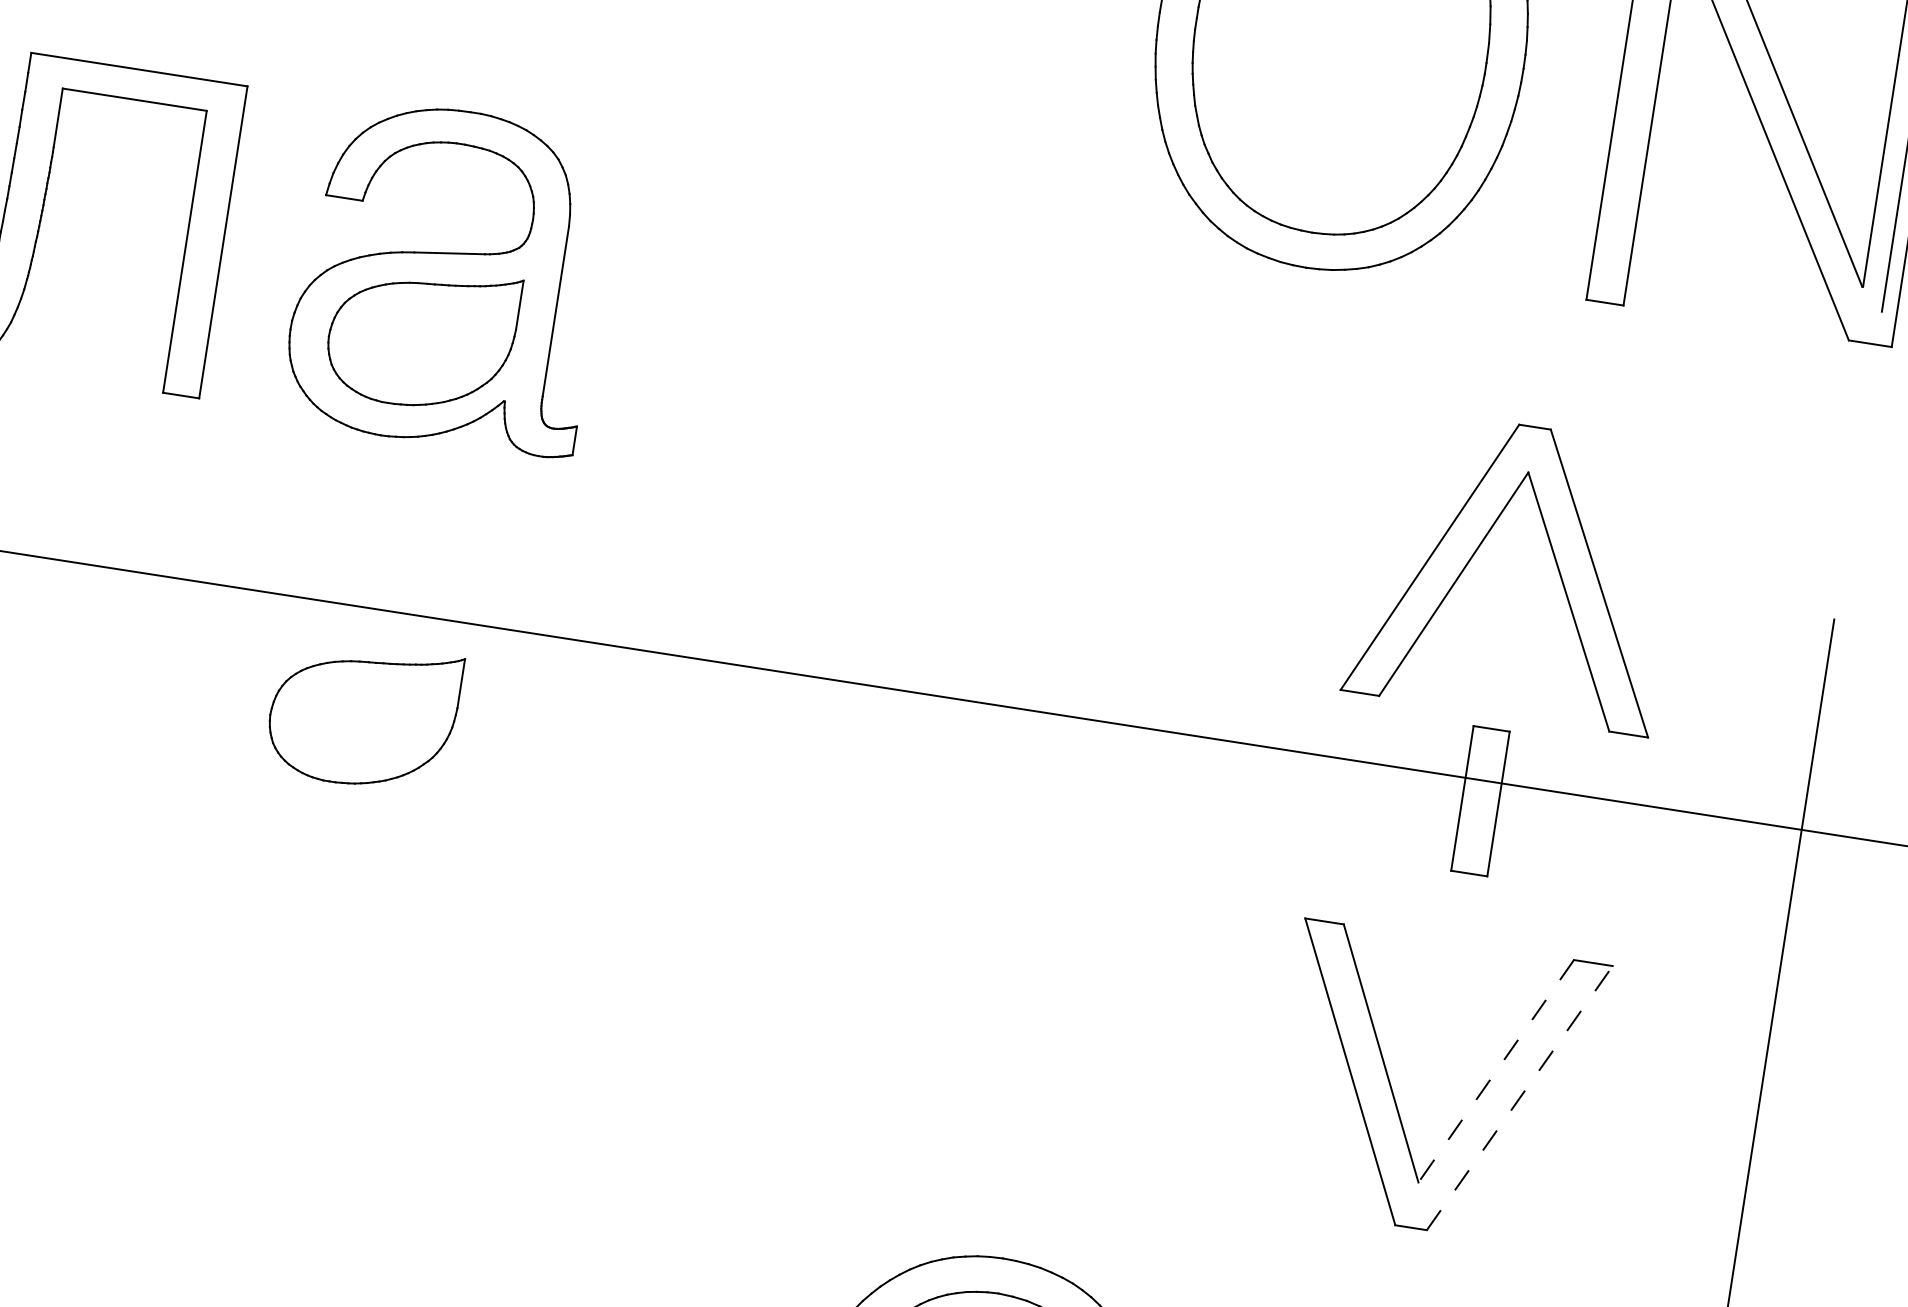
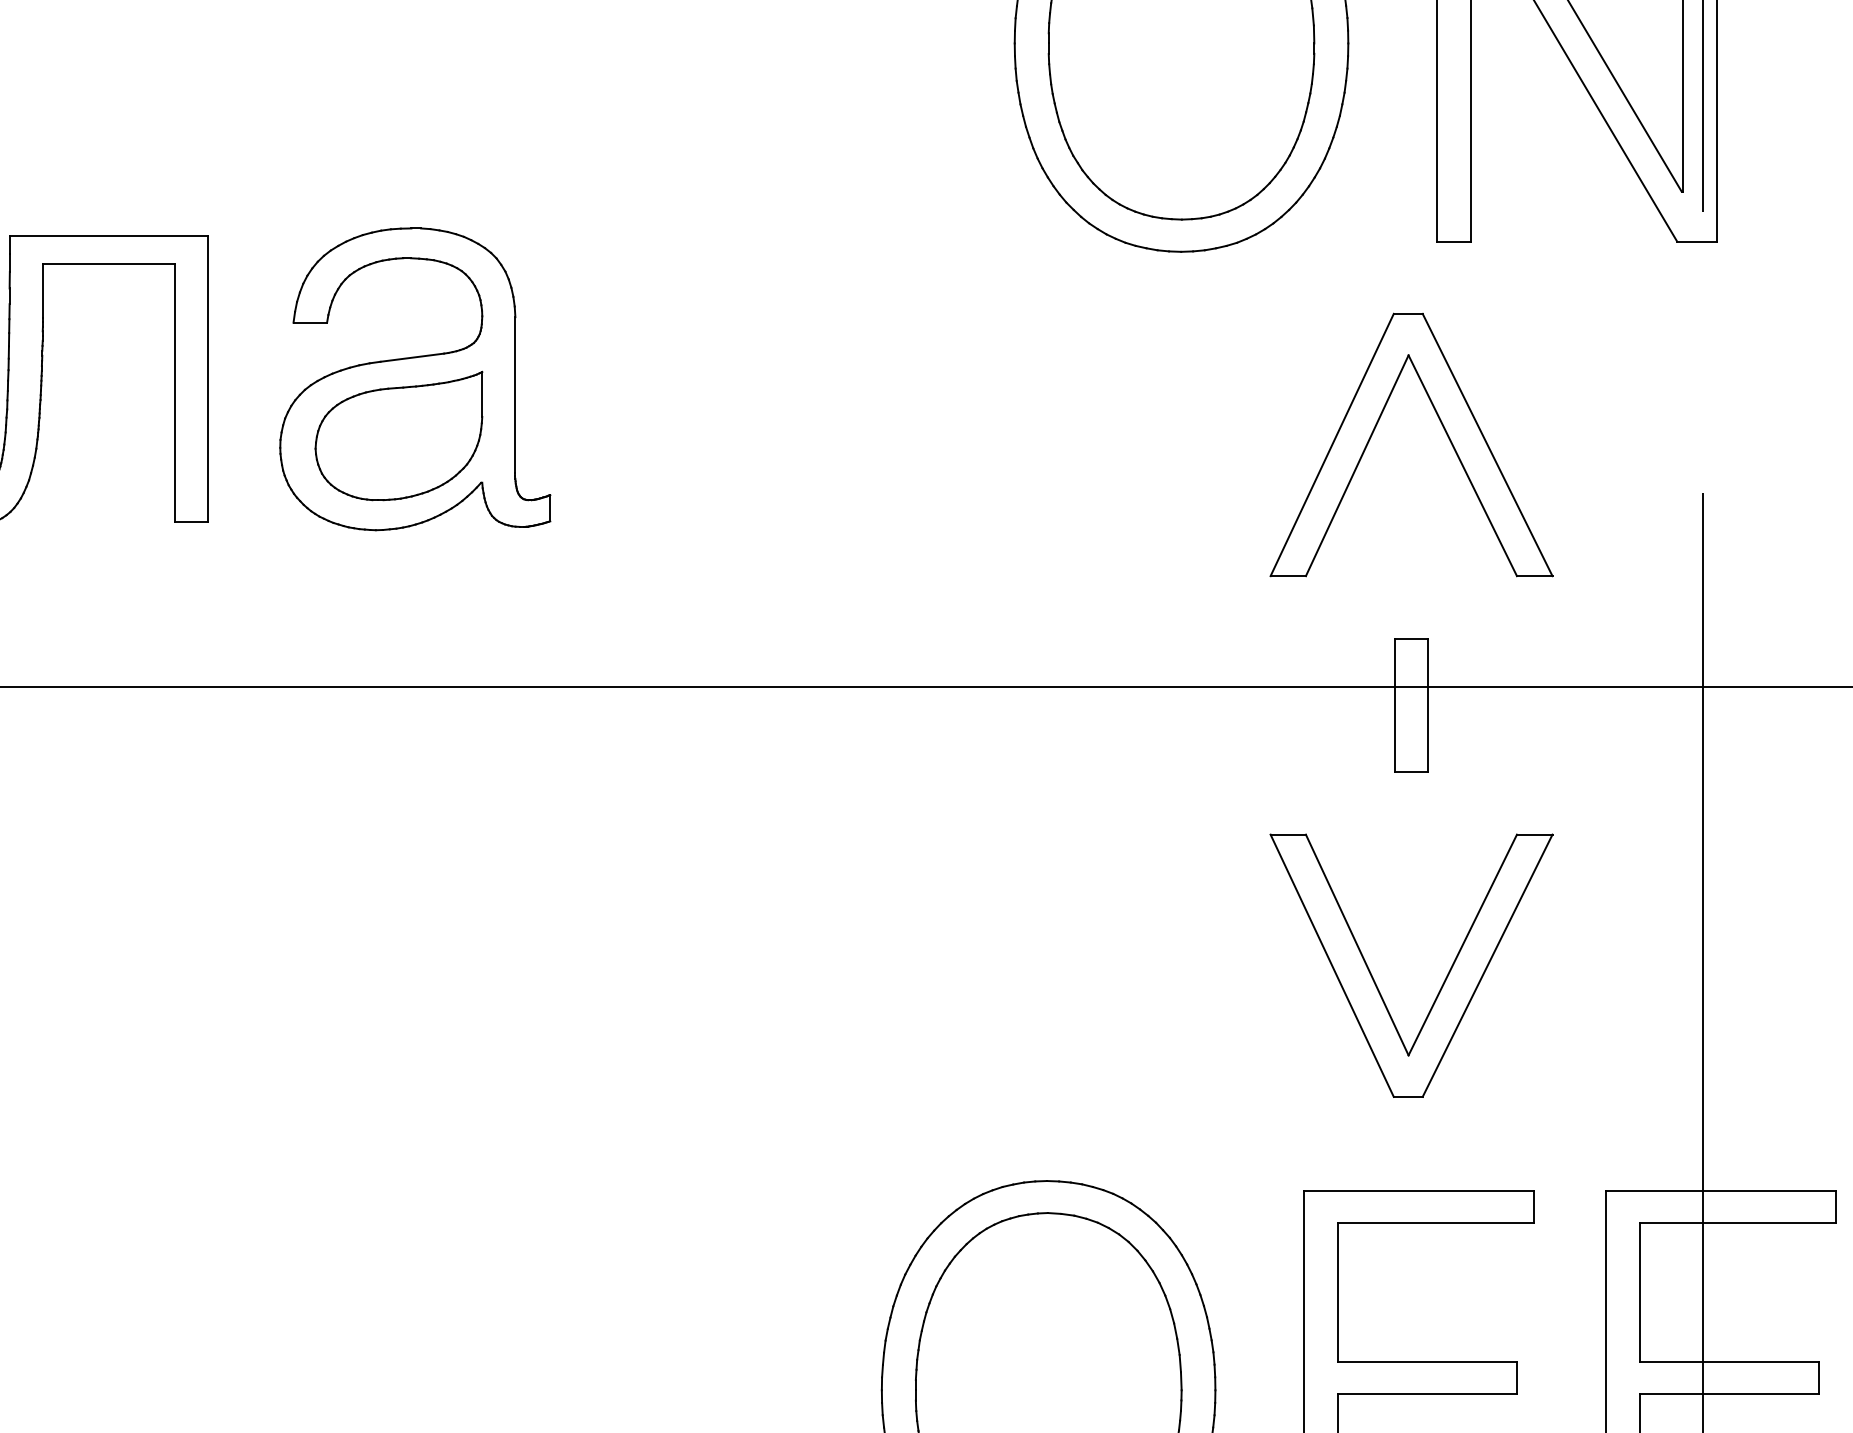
part: (1554, 561) -> (1444, 431), moved
part: (362, 714) -> (398, 782), removed
line: (1495, 1071) -> (1462, 945), dashed -> solid
line: (1519, 1097) -> (1487, 965), dashed -> solid

